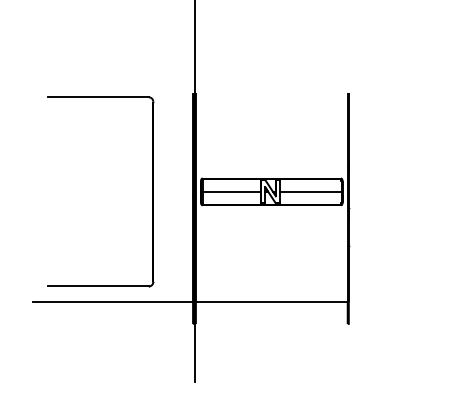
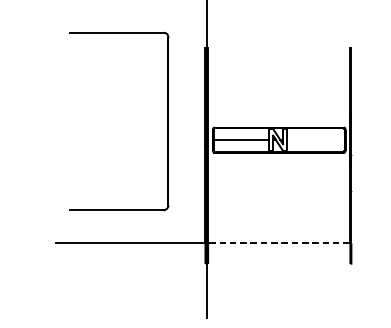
part: (152, 191) -> (167, 120), moved
line: (311, 191) -> (316, 139), removed
line: (272, 302) -> (279, 243), solid -> dashed

